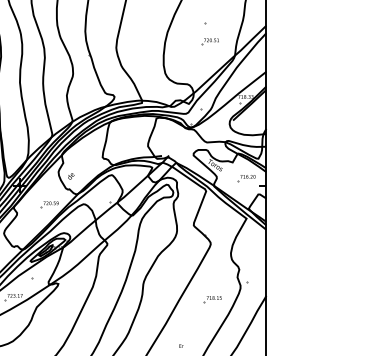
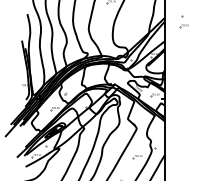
part: (208, 32) -> (183, 21), moved

